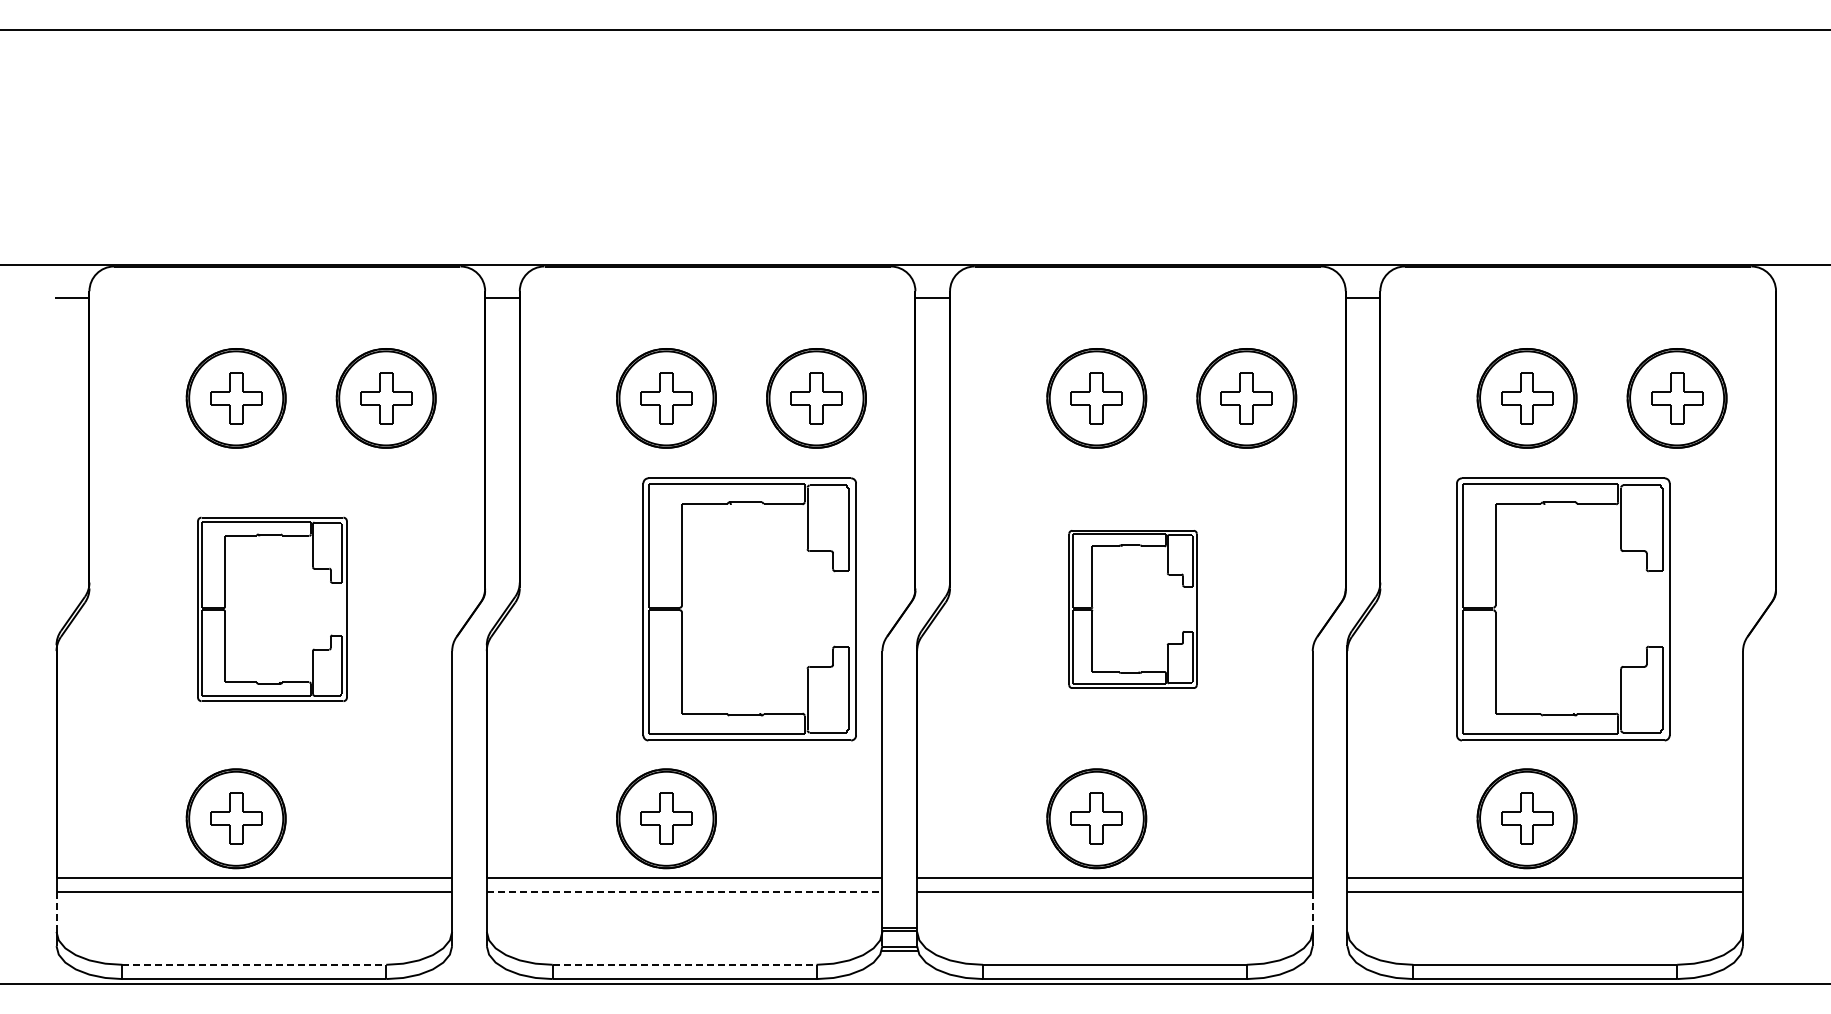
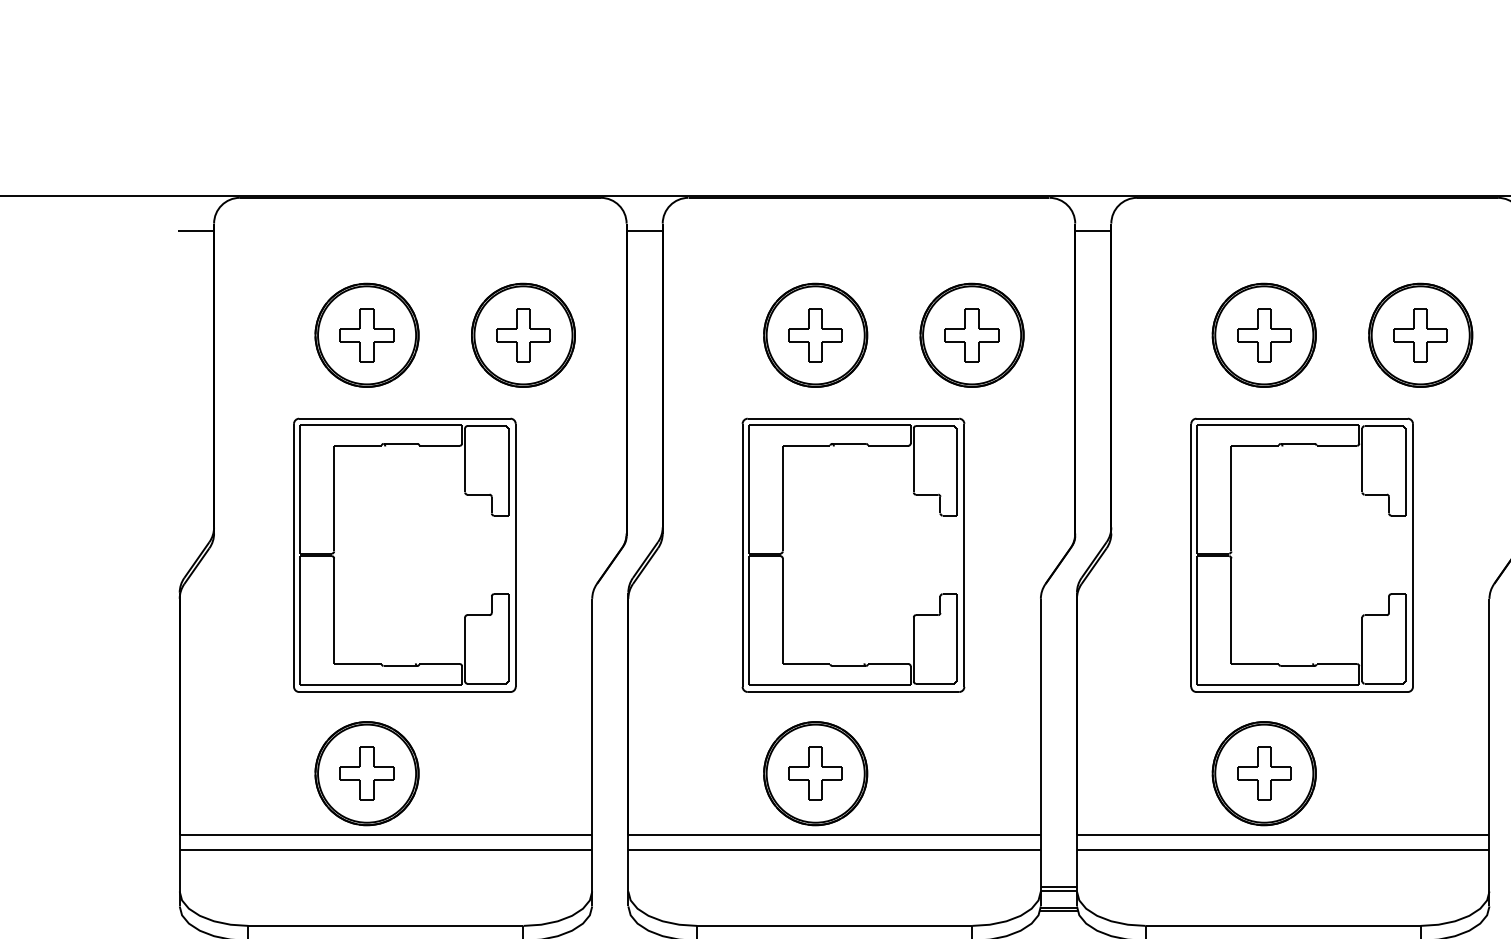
part: (272, 609) -> (404, 555), size x1.43
part: (749, 609) -> (853, 555), moved
part: (1132, 609) -> (1301, 555), size x1.67
line: (684, 891) -> (834, 849), dashed -> solid
line: (56, 911) -> (179, 870), dashed -> solid
line: (1312, 911) -> (1489, 870), dashed -> solid
line: (254, 964) -> (386, 925), dashed -> solid
line: (684, 964) -> (834, 925), dashed -> solid

